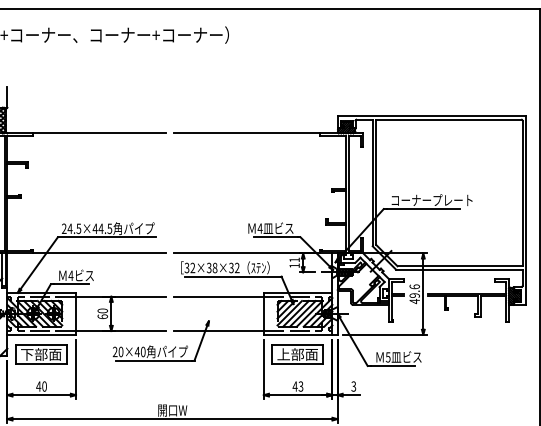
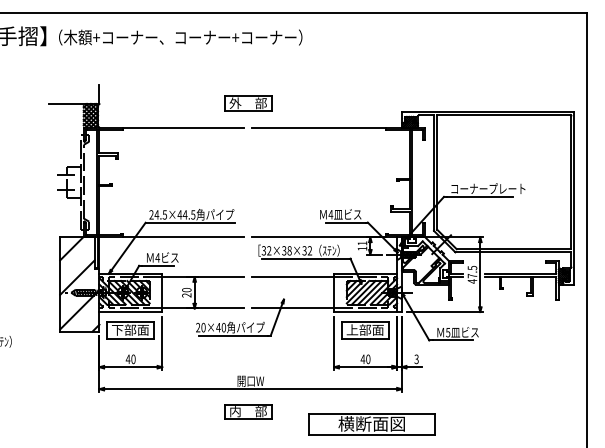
part: (170, 107) -> (248, 103), added
text: (414, 291) -> (472, 272), 49.6 -> 47.5
text: (102, 316) -> (186, 295), 60 -> 20
text: (301, 385) -> (368, 358), 43 -> 40

